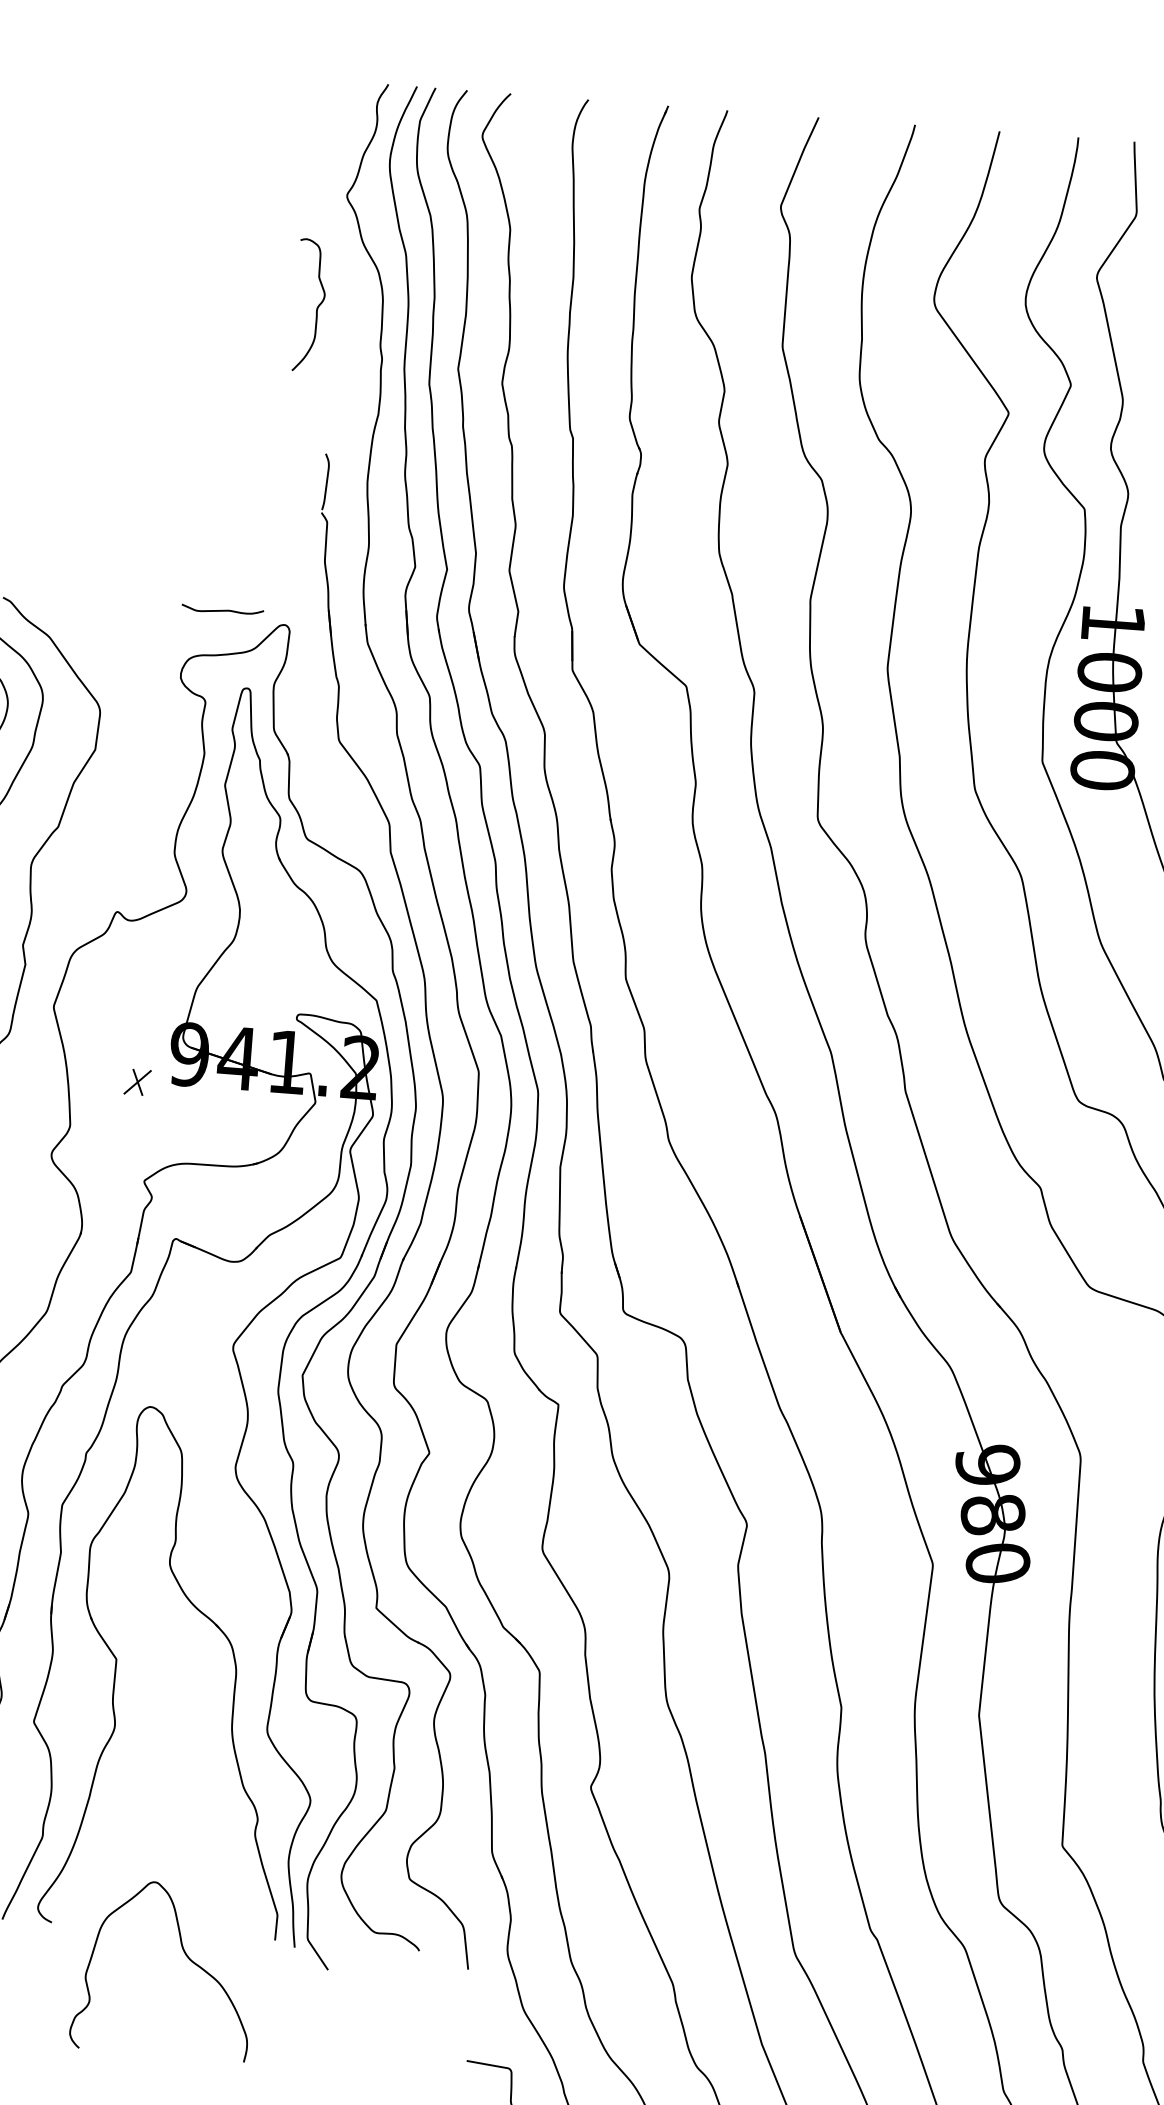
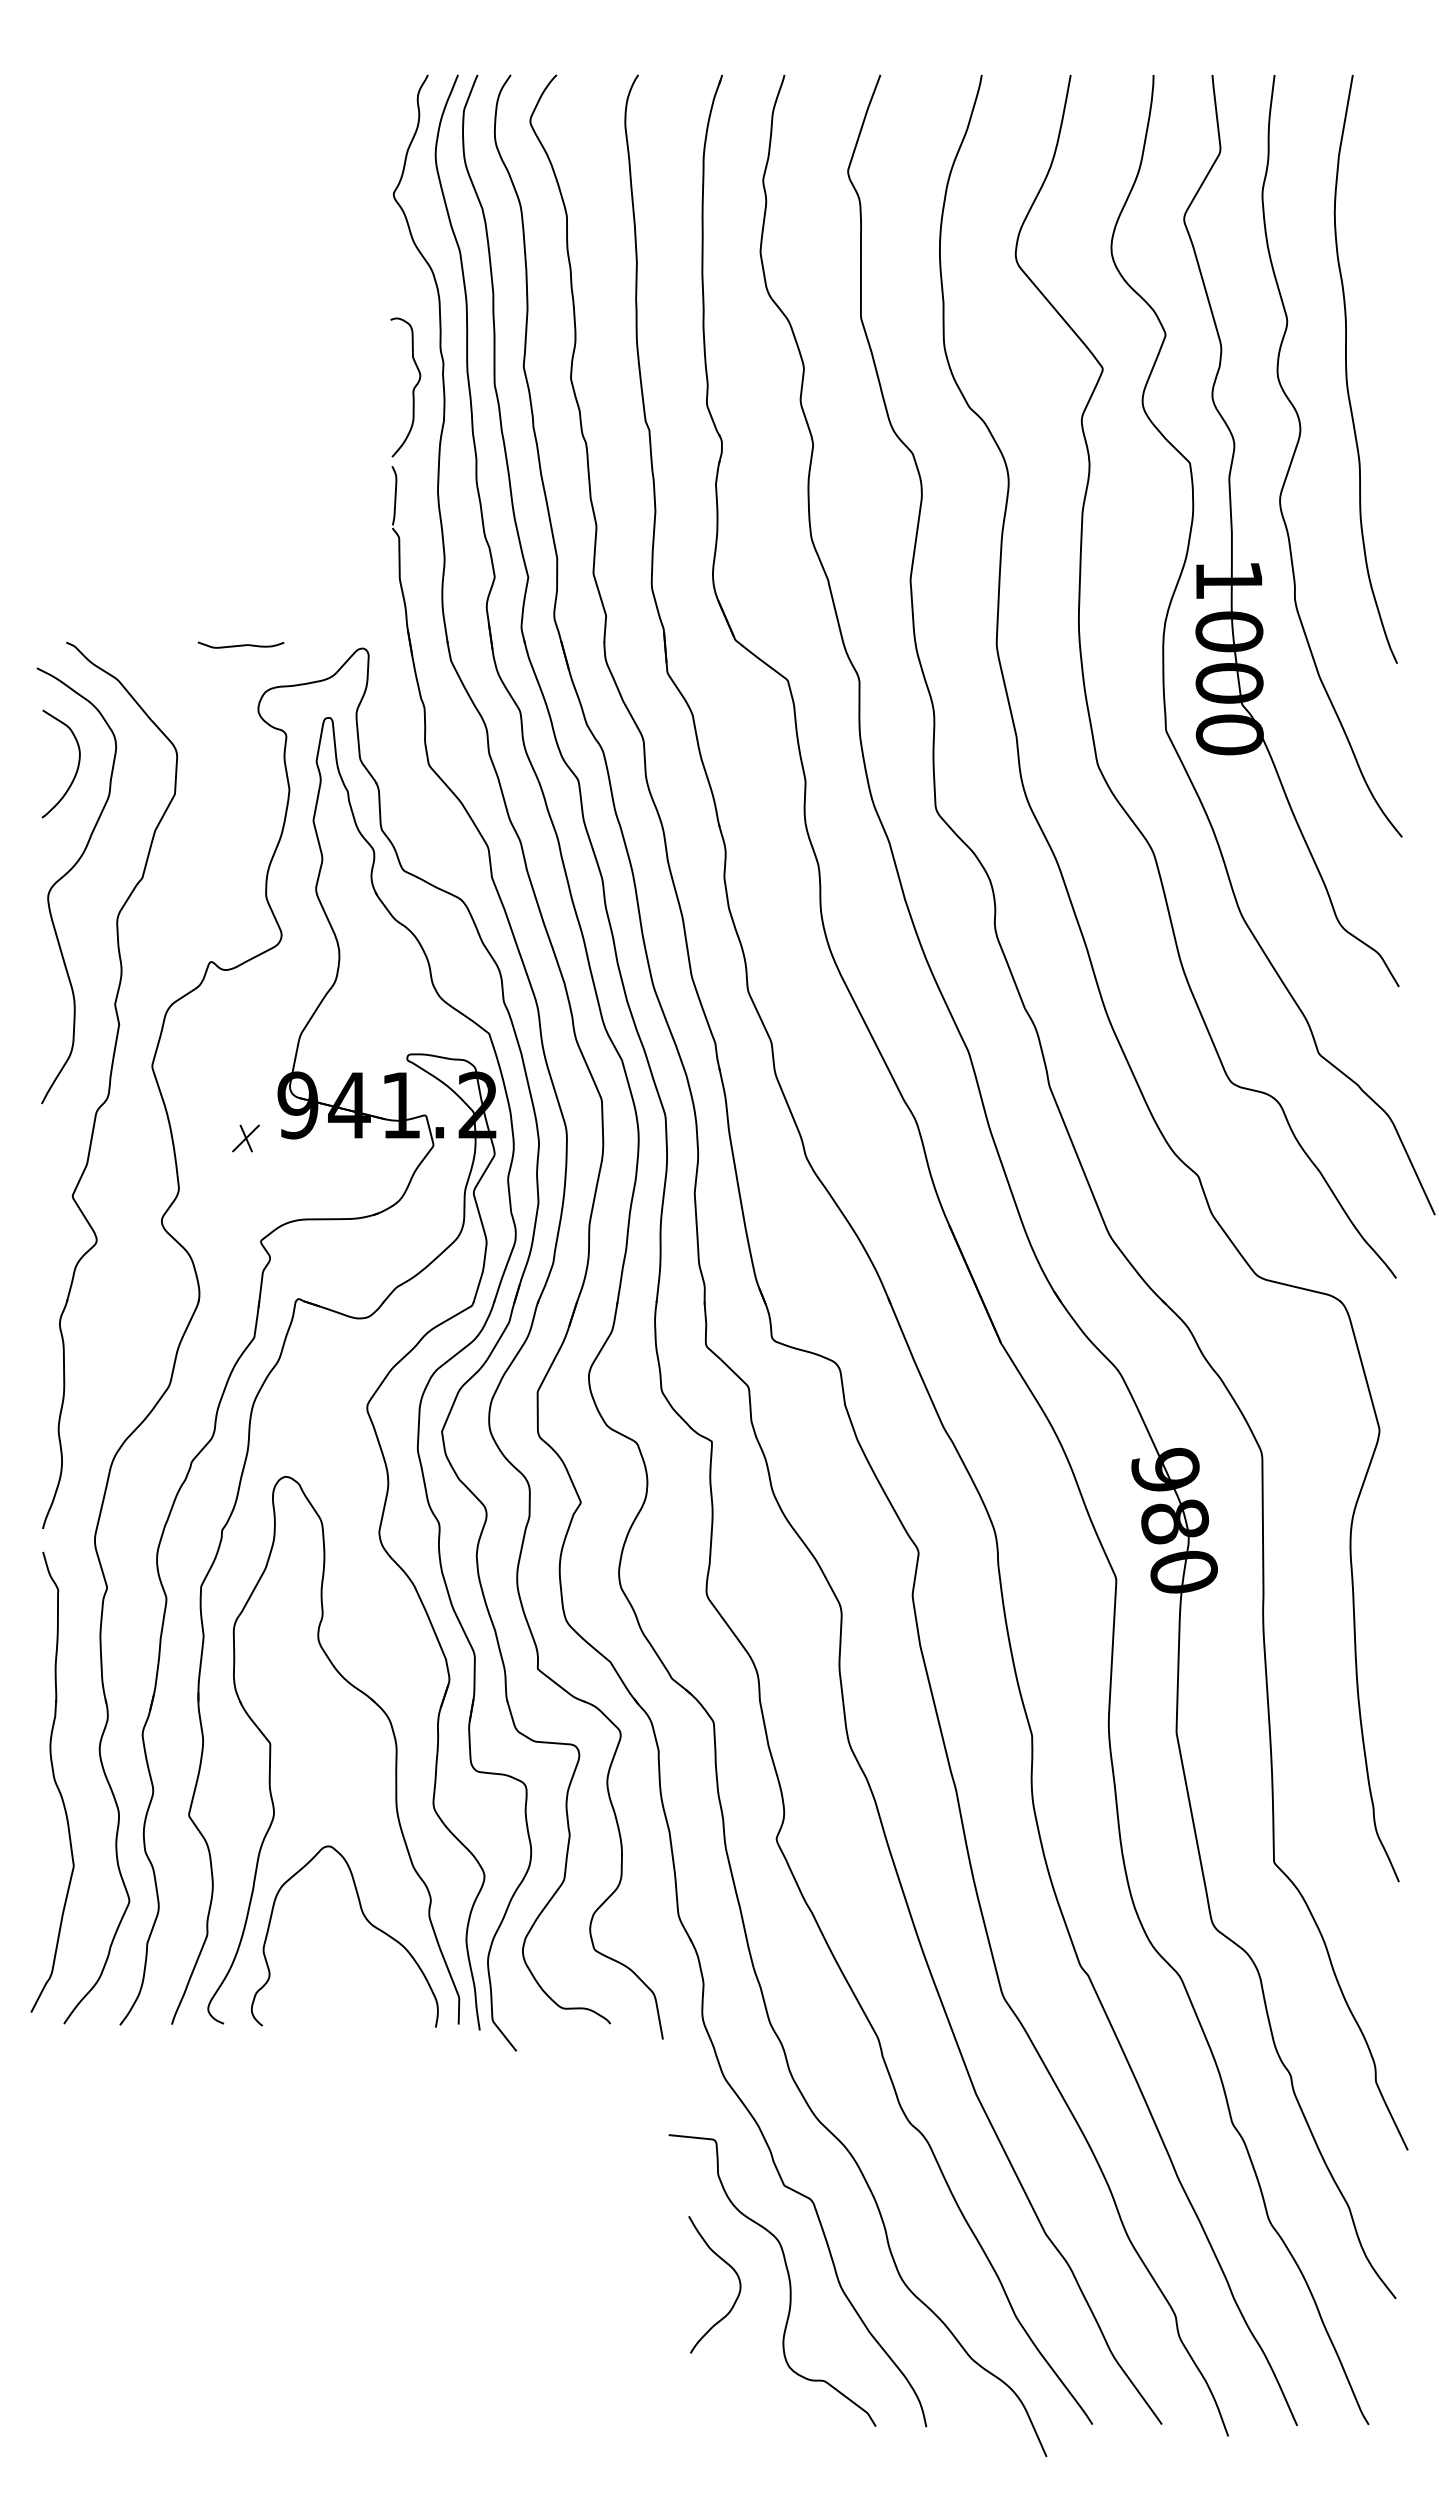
curve: (316, 307) -> (412, 389), moved
curve: (222, 609) -> (240, 644), moved
curve: (184, 1954) -> (365, 1919), moved

